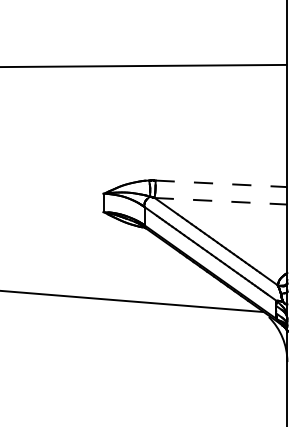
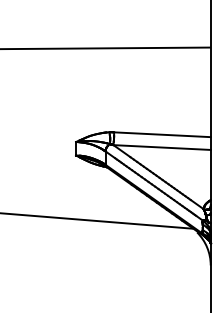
line: (221, 183) -> (162, 134), dashed -> solid
line: (221, 201) -> (162, 147), dashed -> solid

